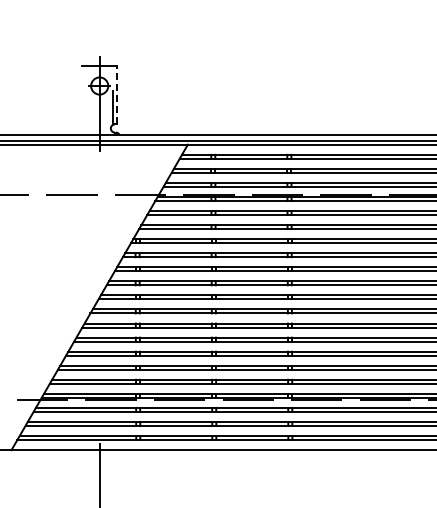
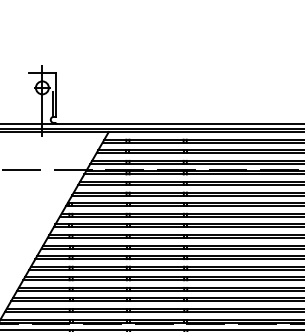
line: (117, 94) -> (55, 94), dashed -> solid

